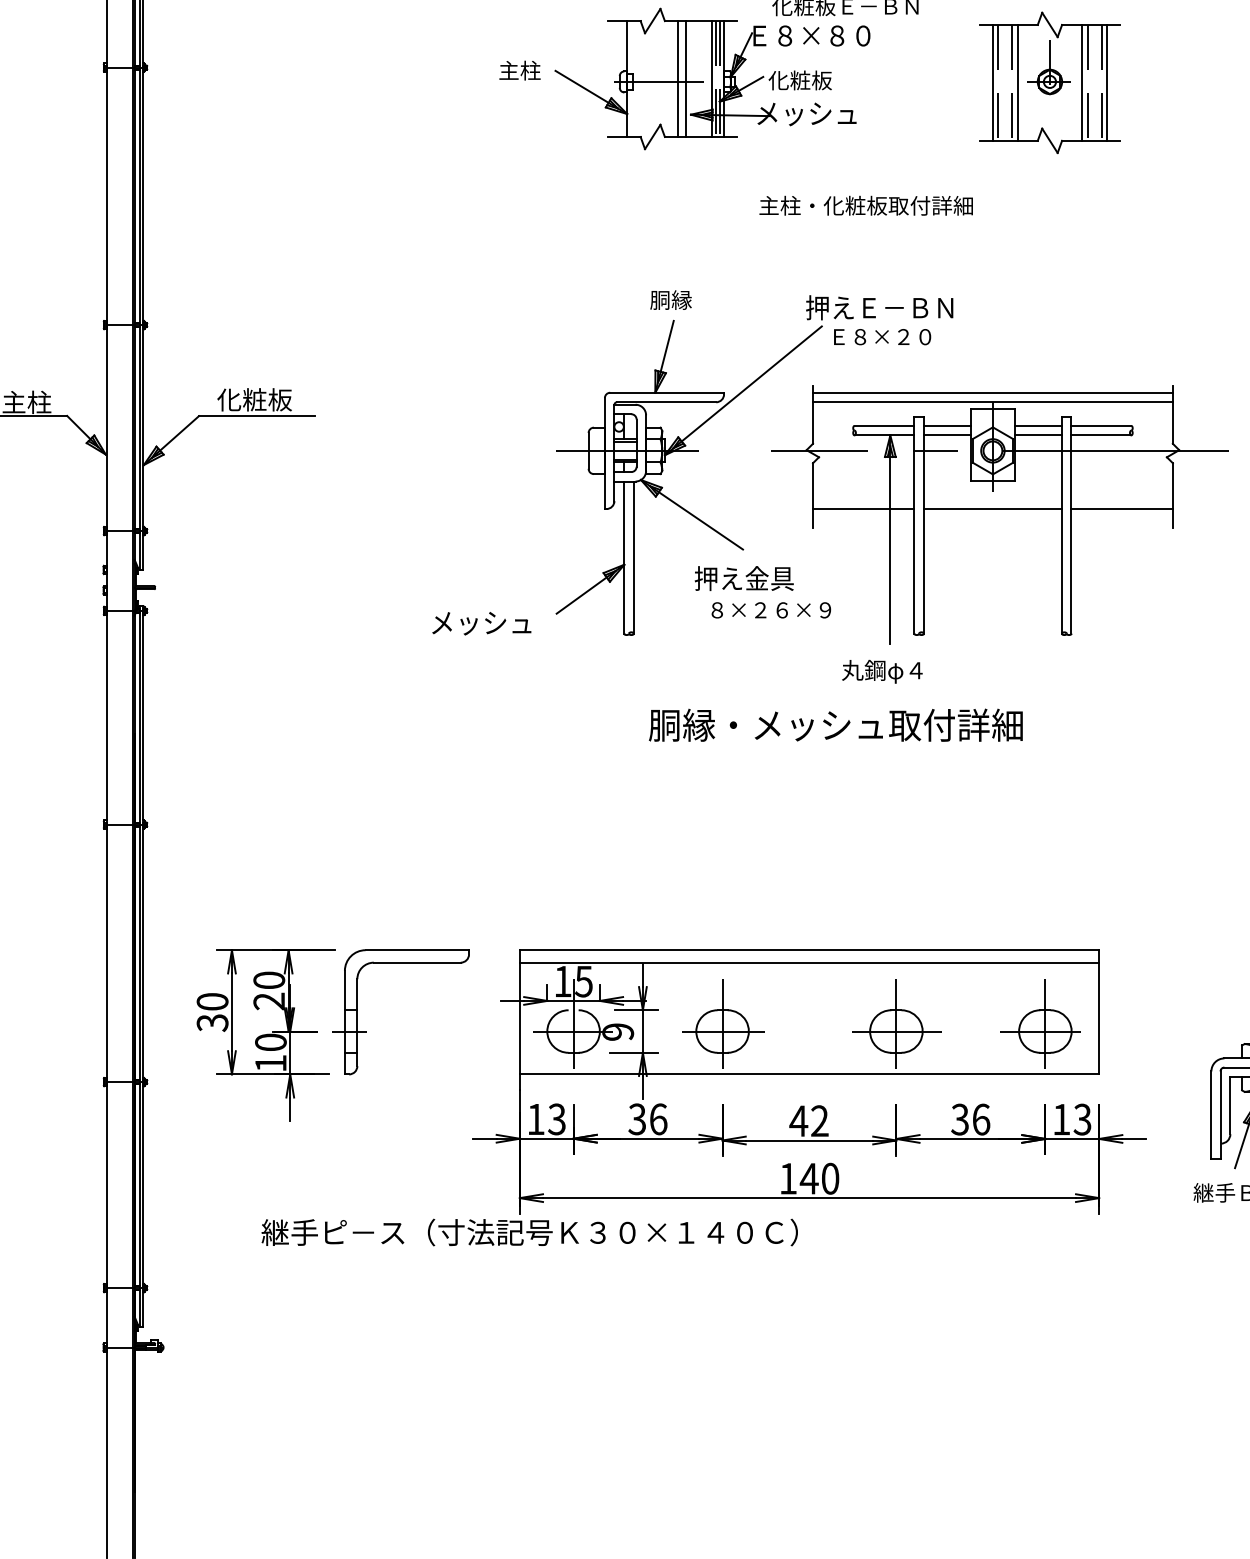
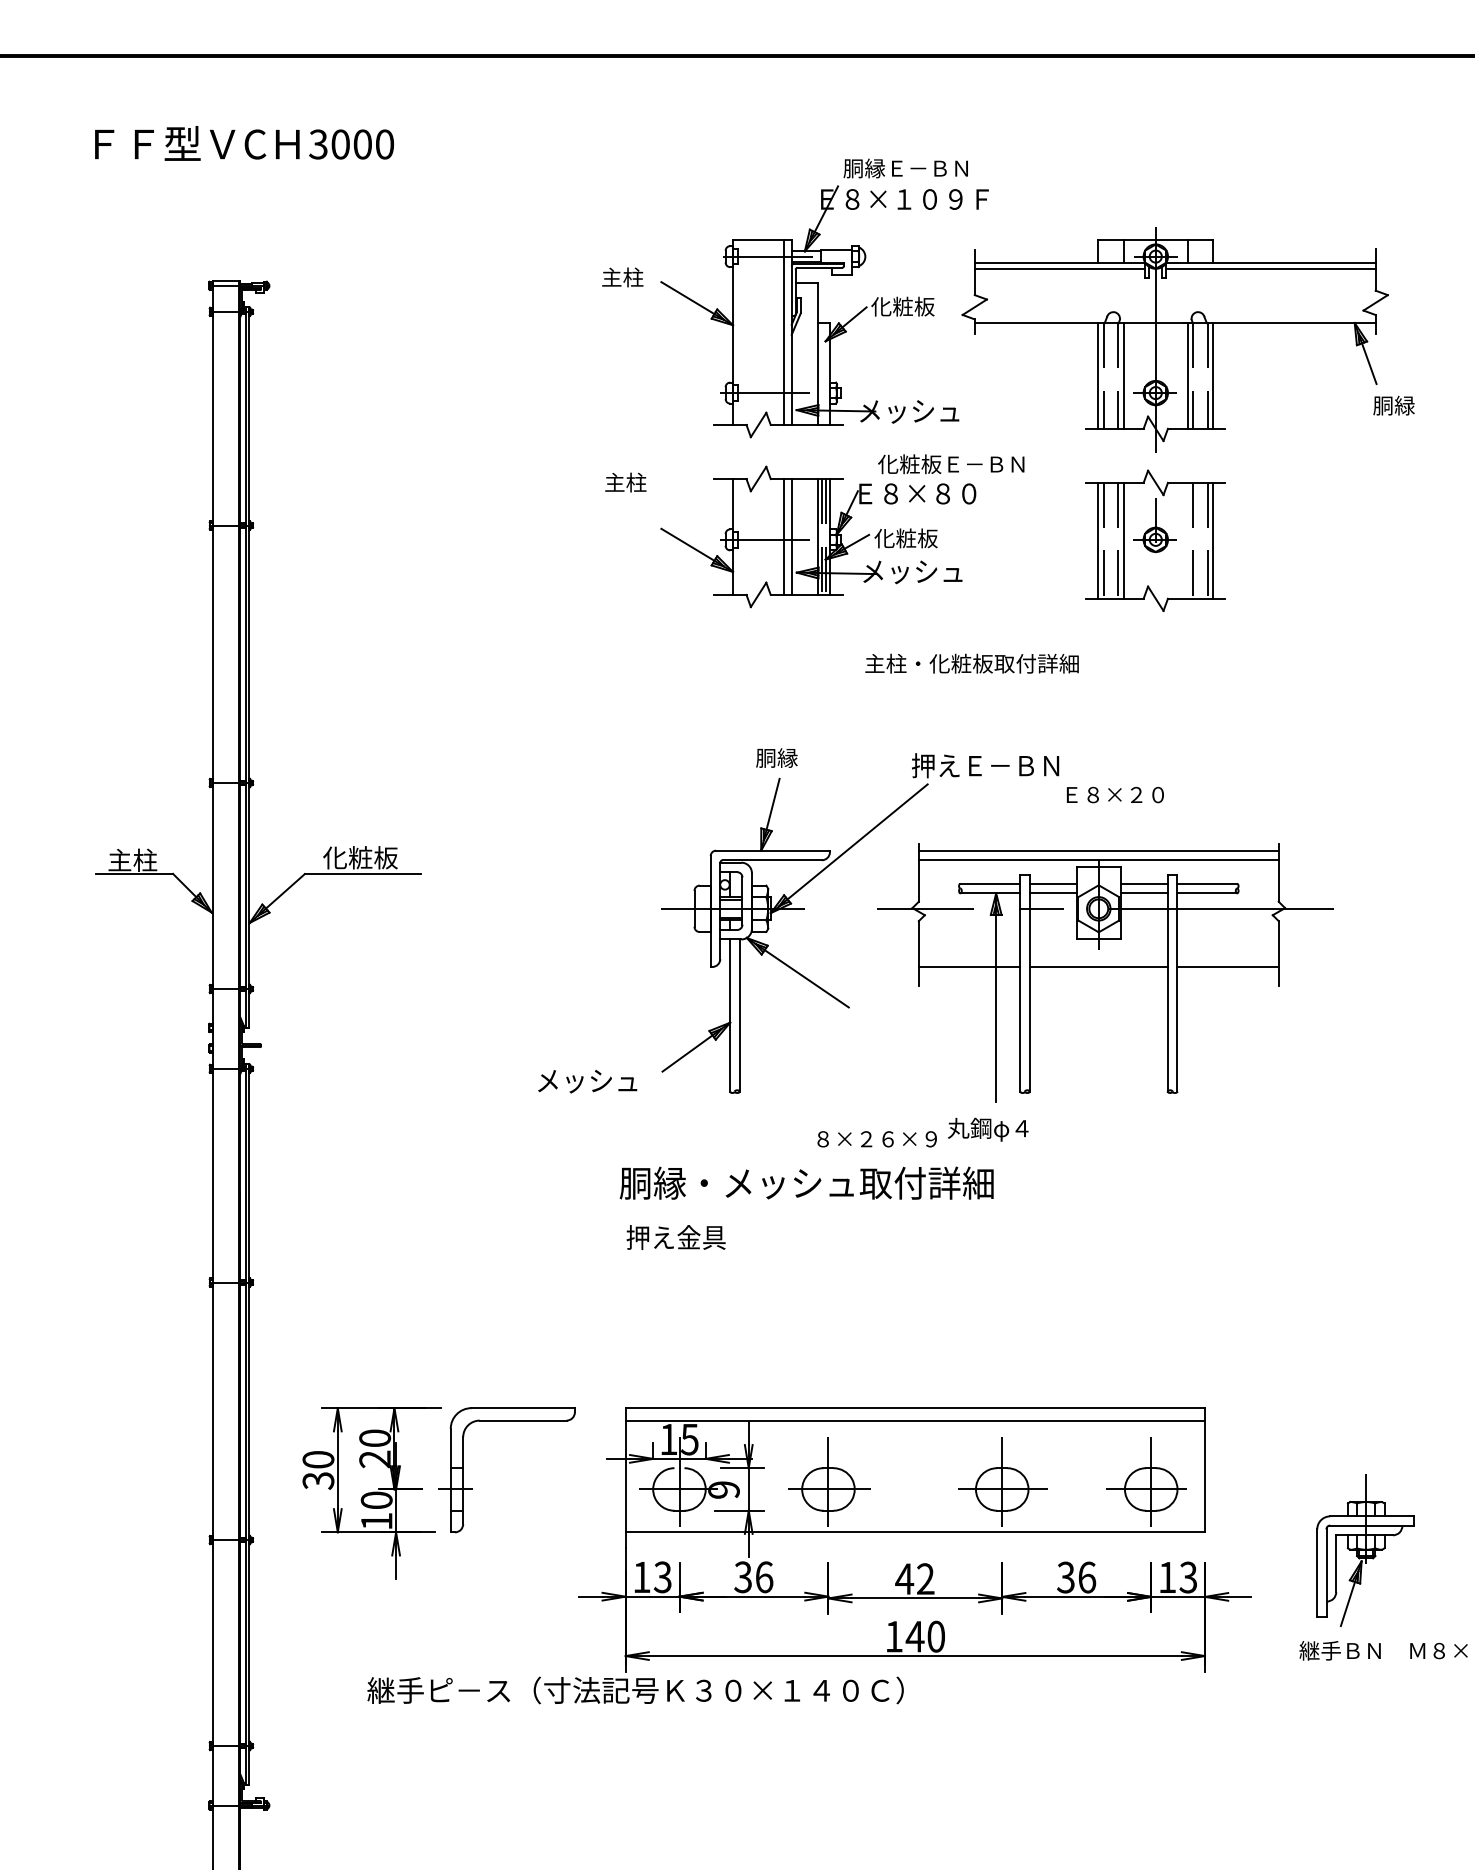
text: (519, 70) -> (625, 482), moved
line: (1082, 82) -> (1188, 540), removed
text: (882, 336) -> (1115, 794), moved
text: (743, 578) -> (675, 1237), moved
text: (770, 610) -> (876, 1139), moved
text: (835, 724) -> (806, 1182), moved

